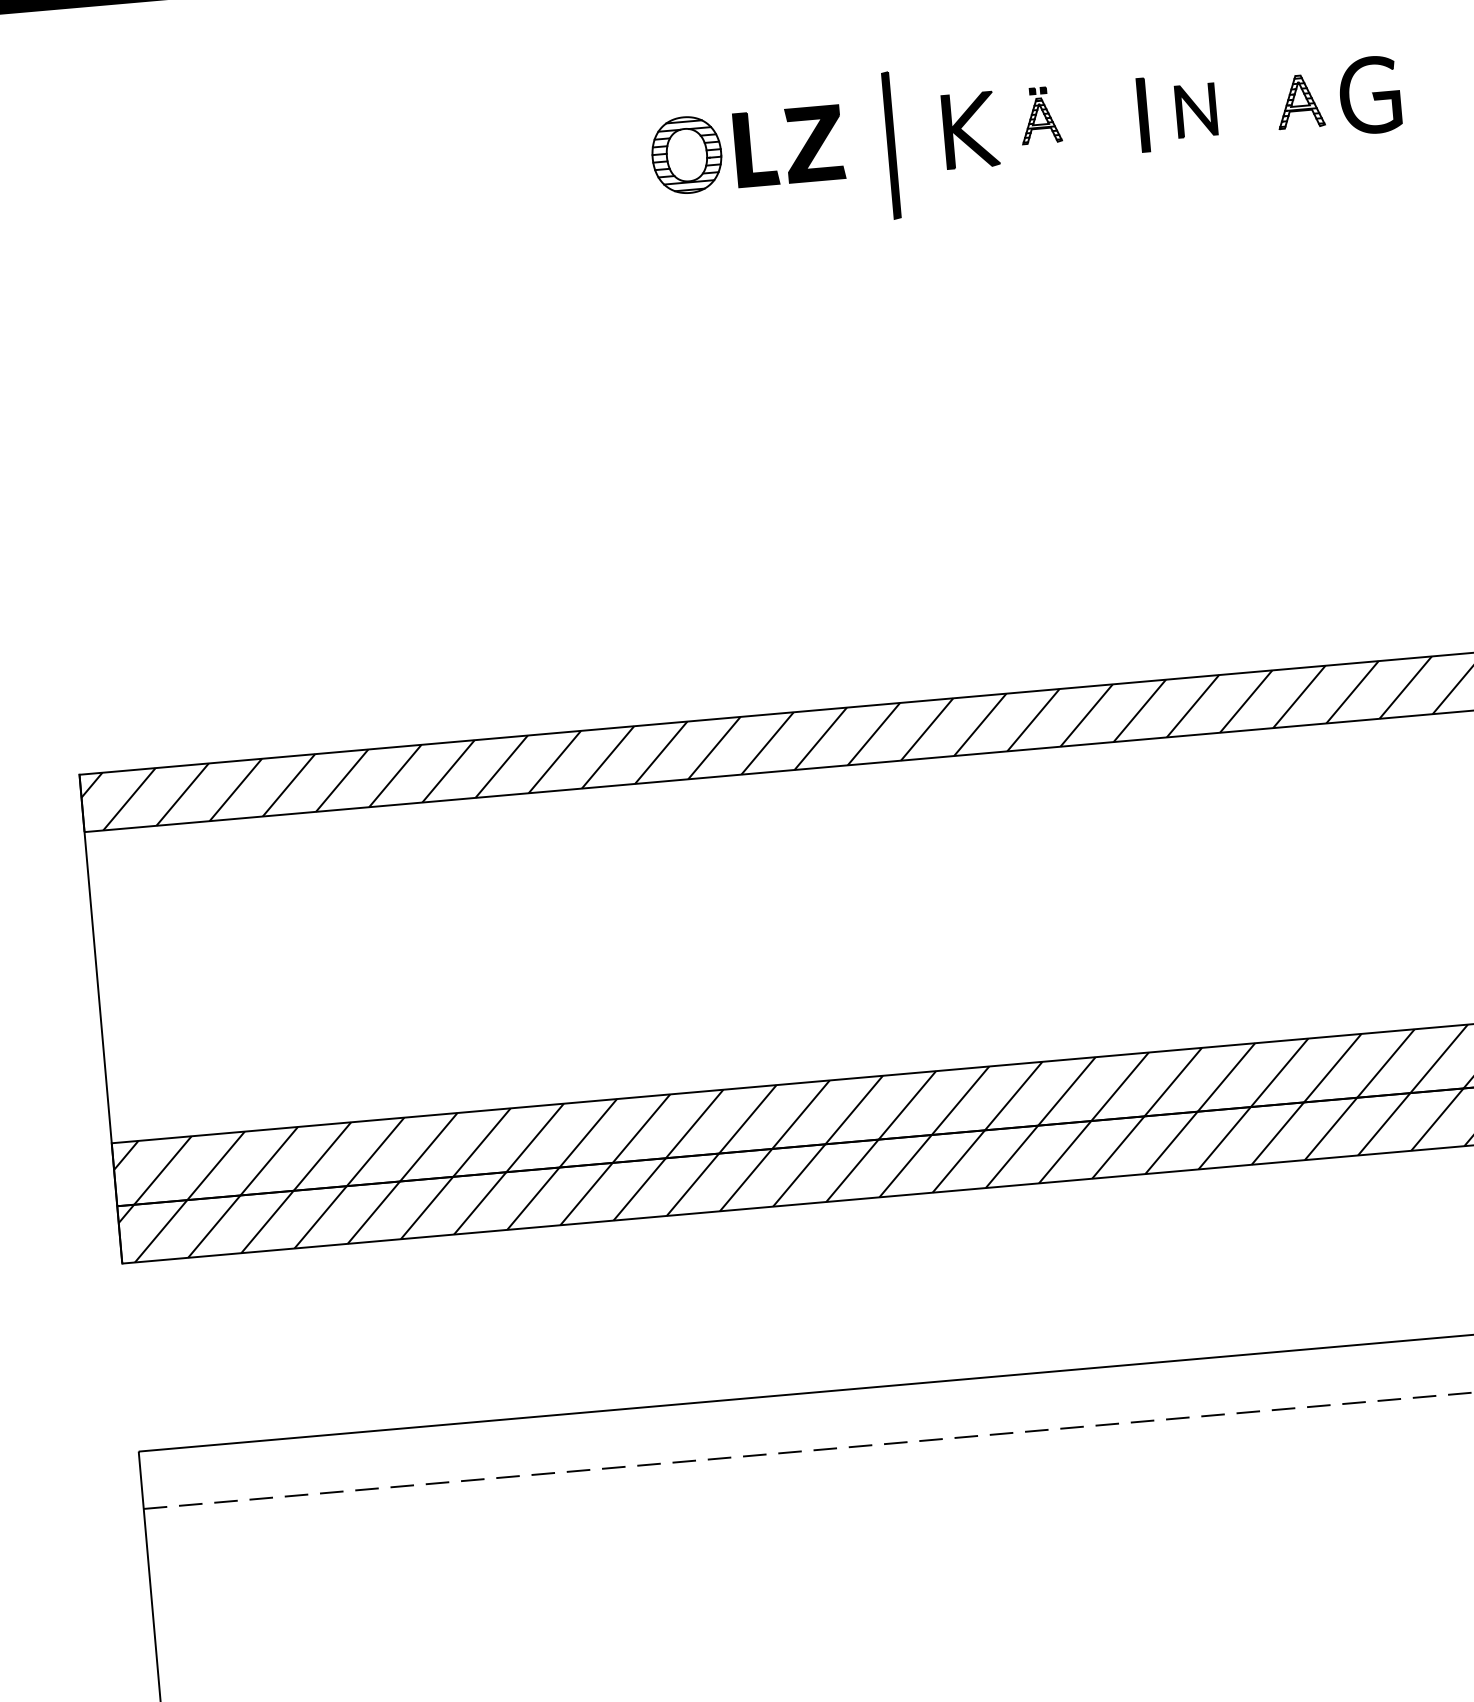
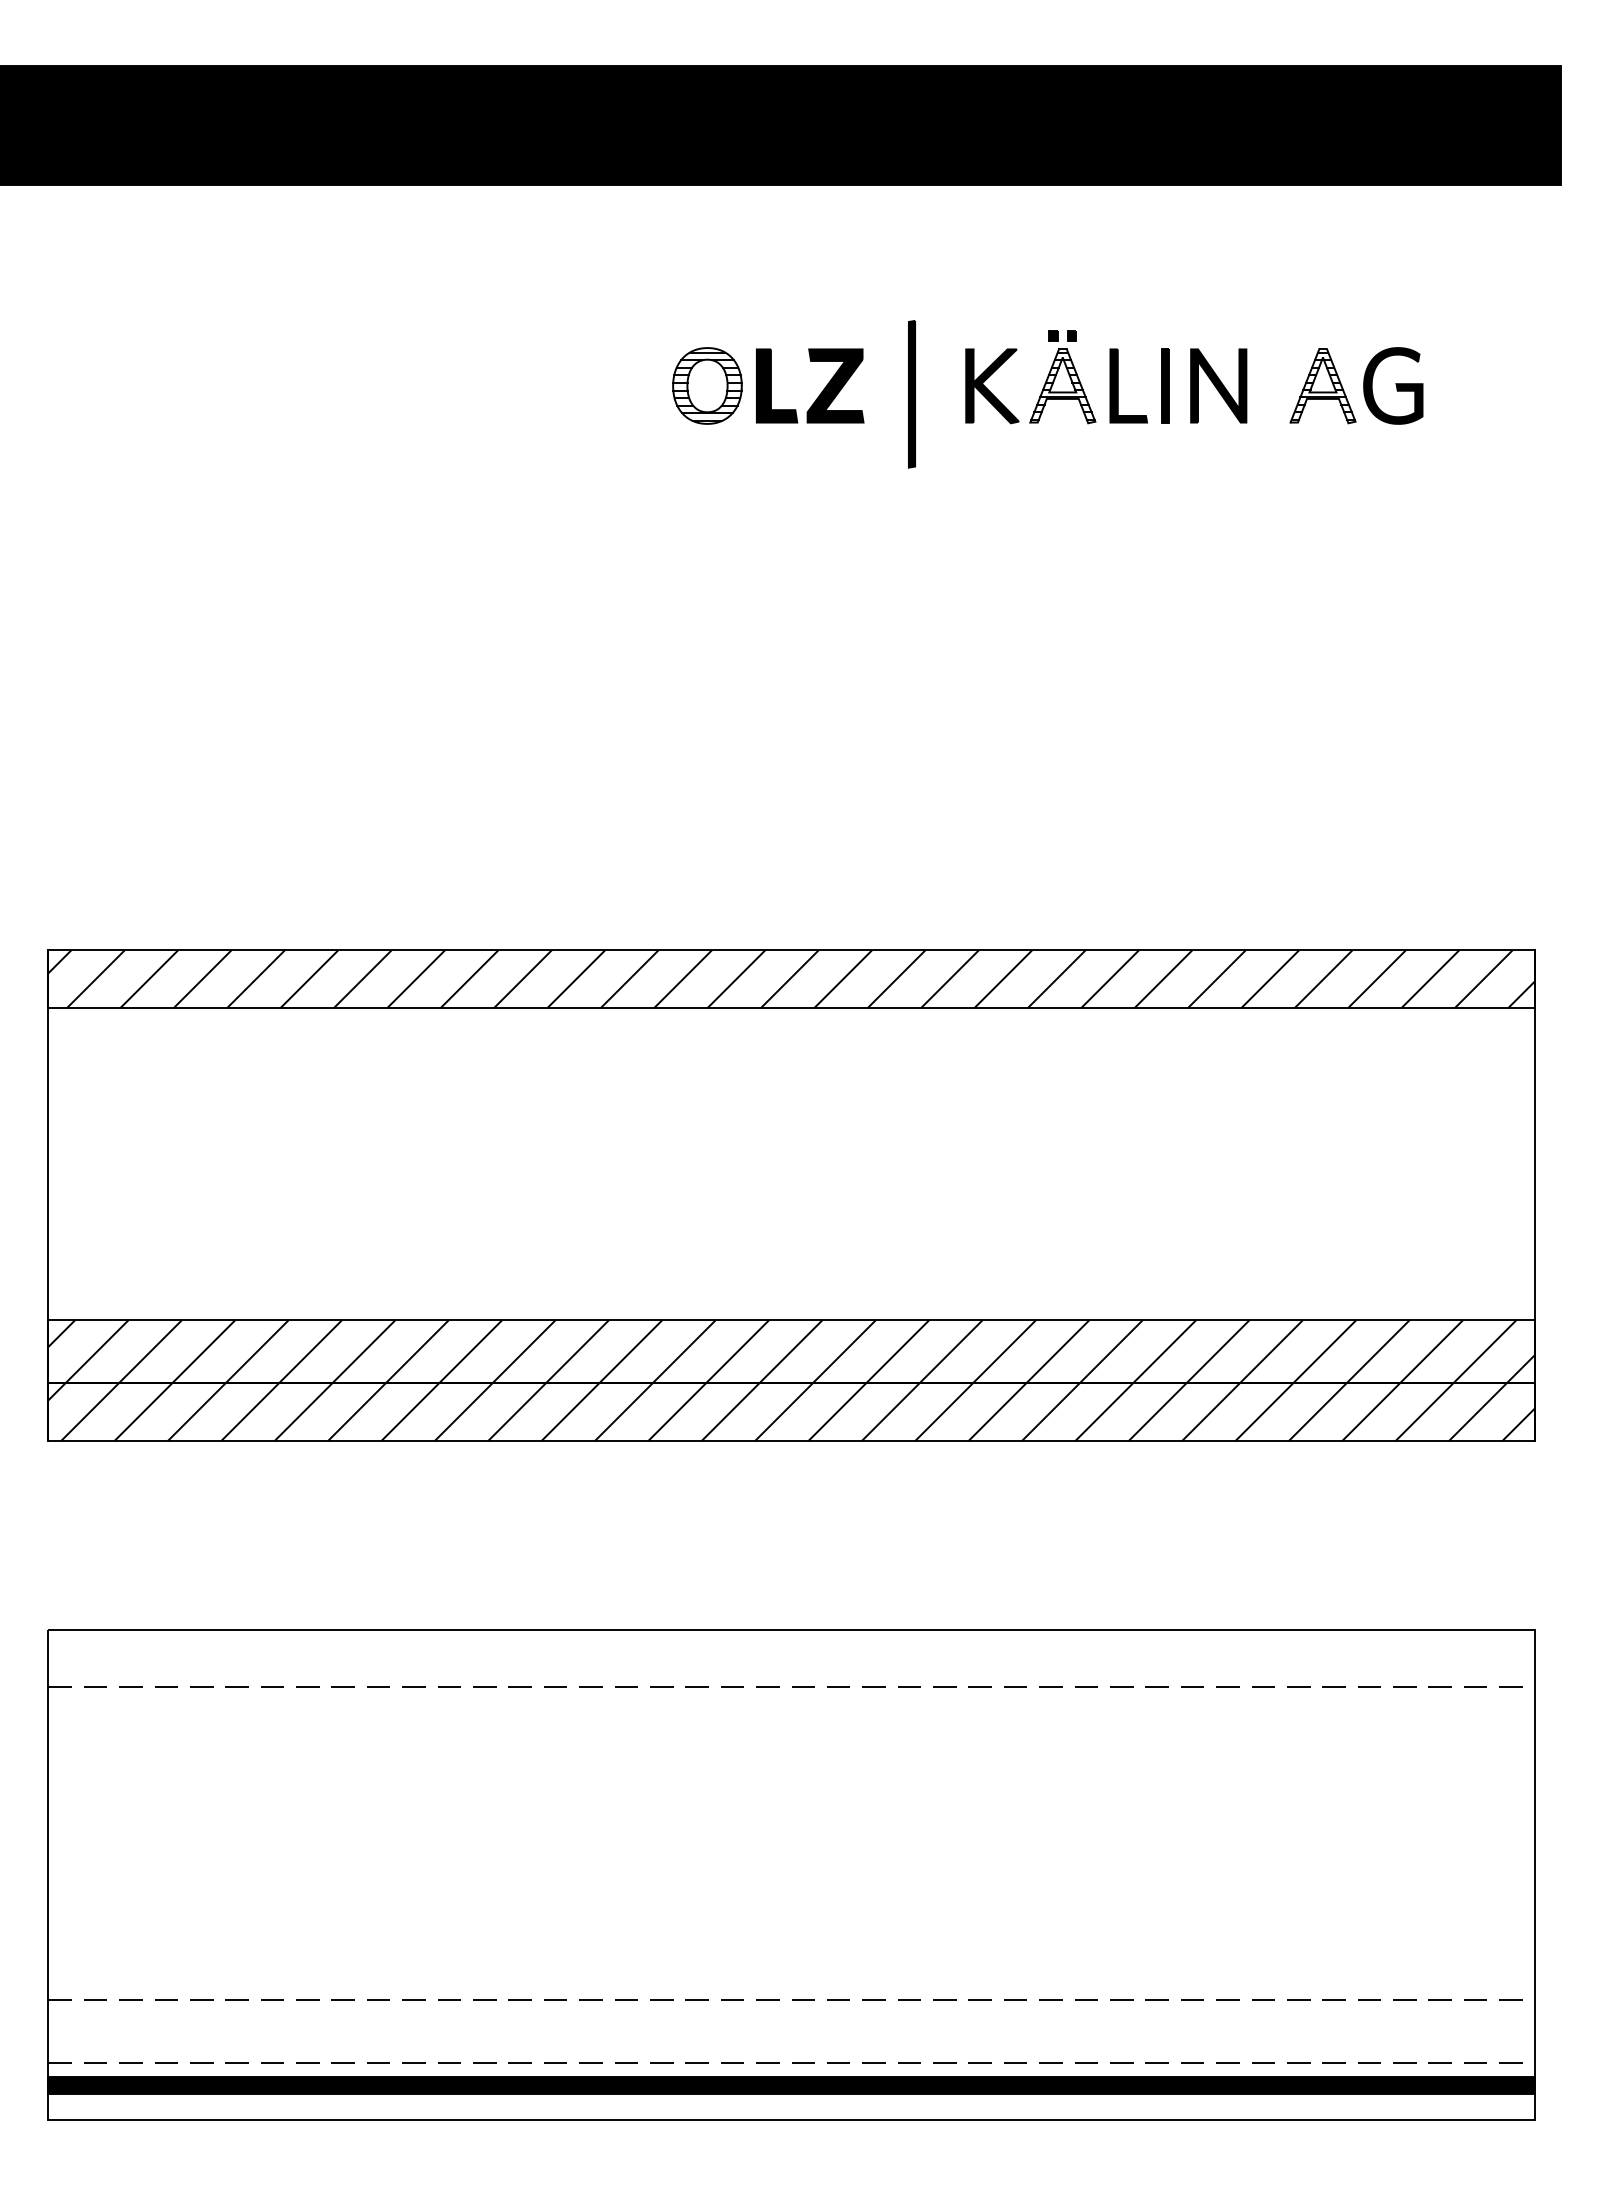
part: (1299, 102) -> (1322, 386), size x1.43
part: (1195, 110) -> (1218, 385), size x1.43
part: (1039, 115) -> (1062, 377), size x1.67
part: (1096, 118) -> (1118, 385), added

